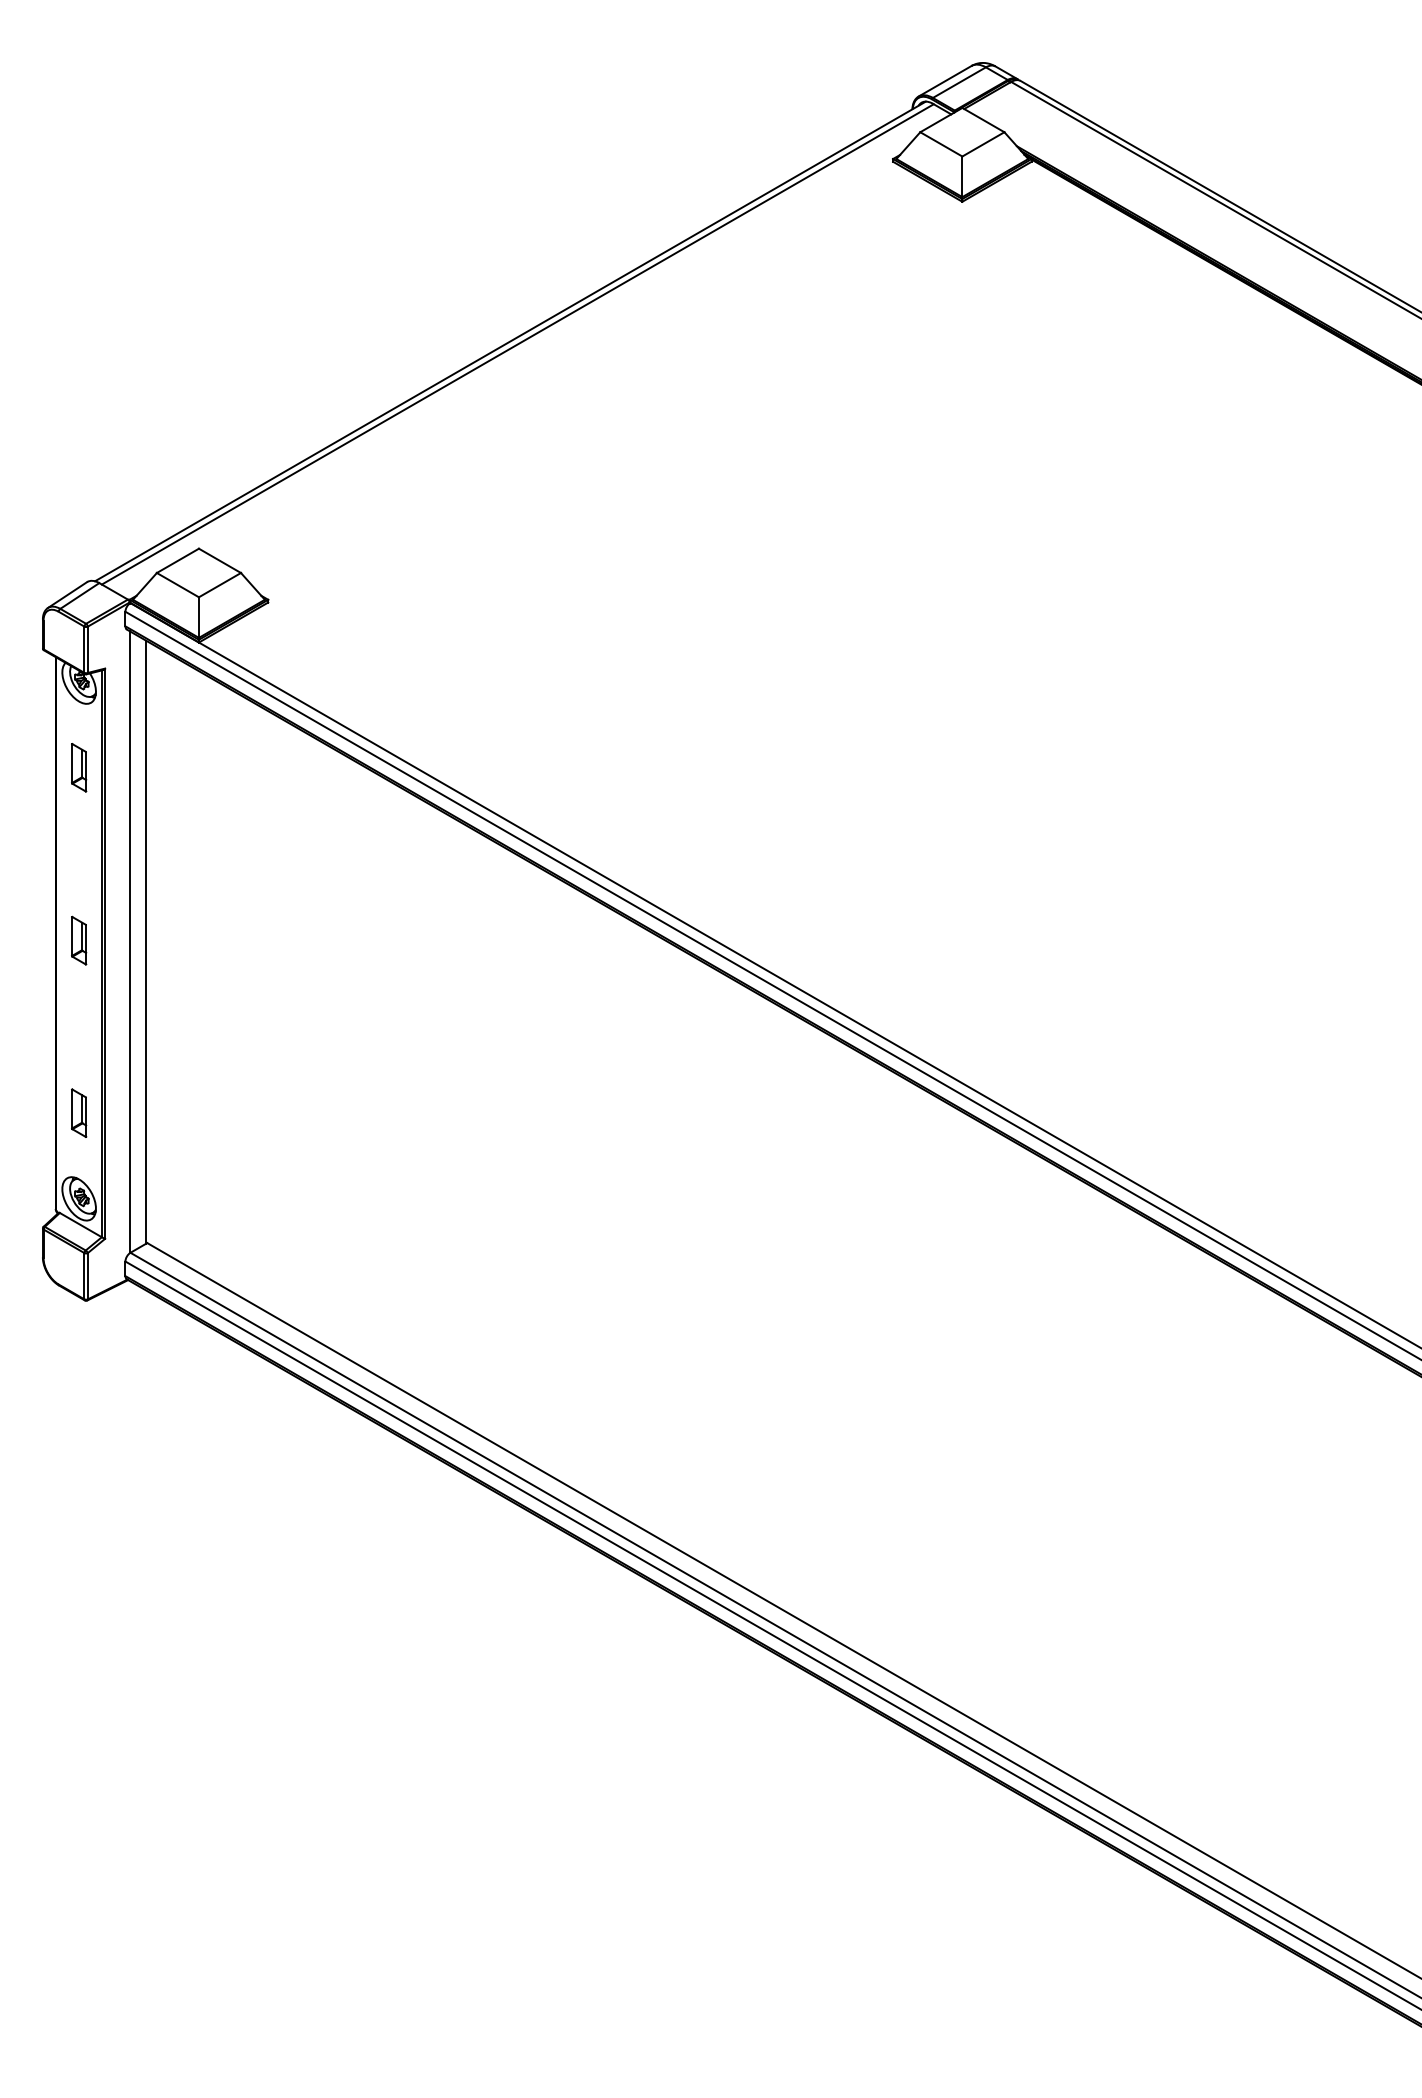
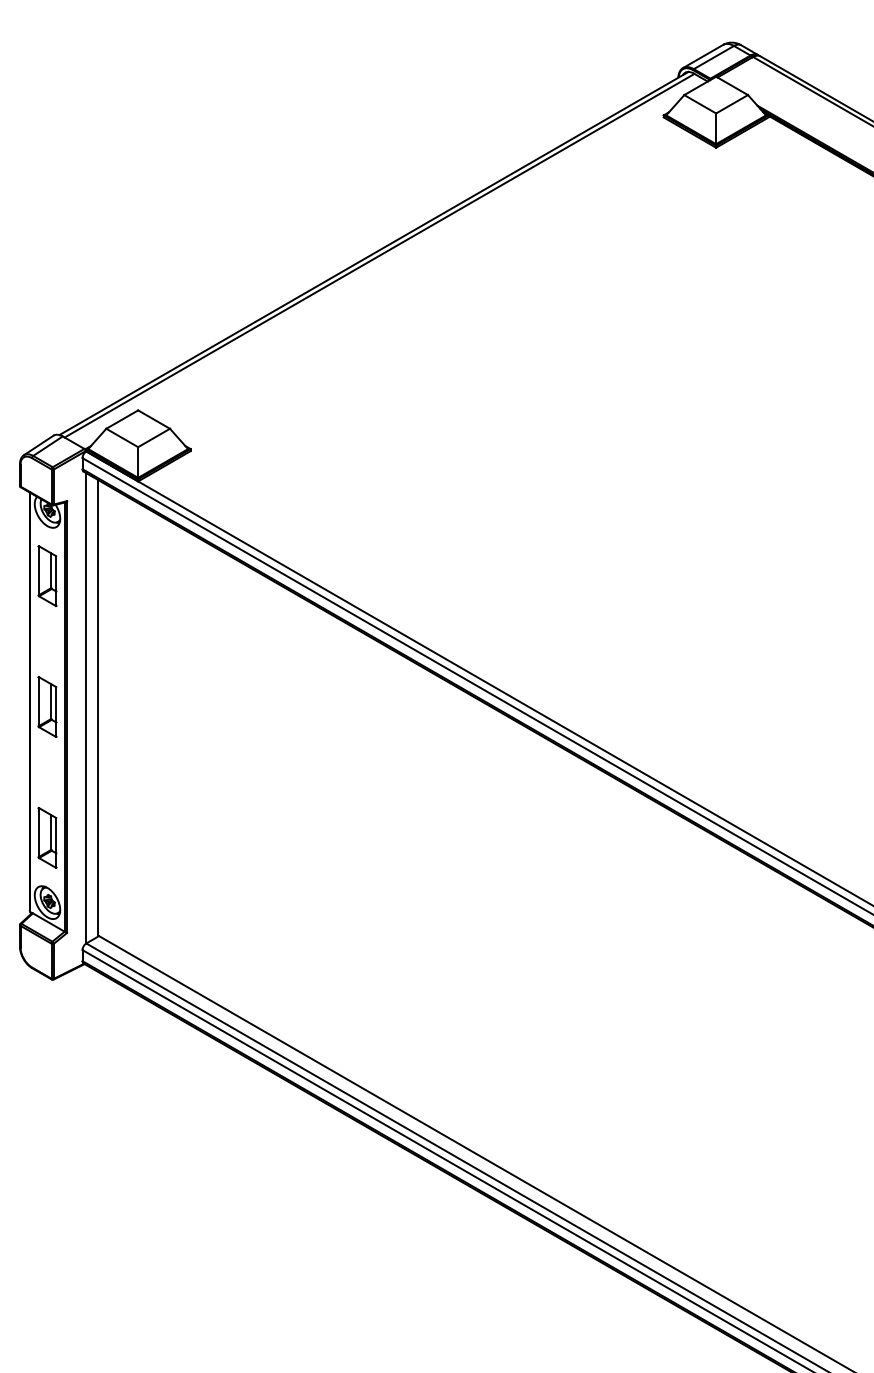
part: (78, 767) -> (46, 576), size x1.67
part: (78, 940) -> (46, 707), size x1.67
part: (78, 1112) -> (46, 837), size x1.67

